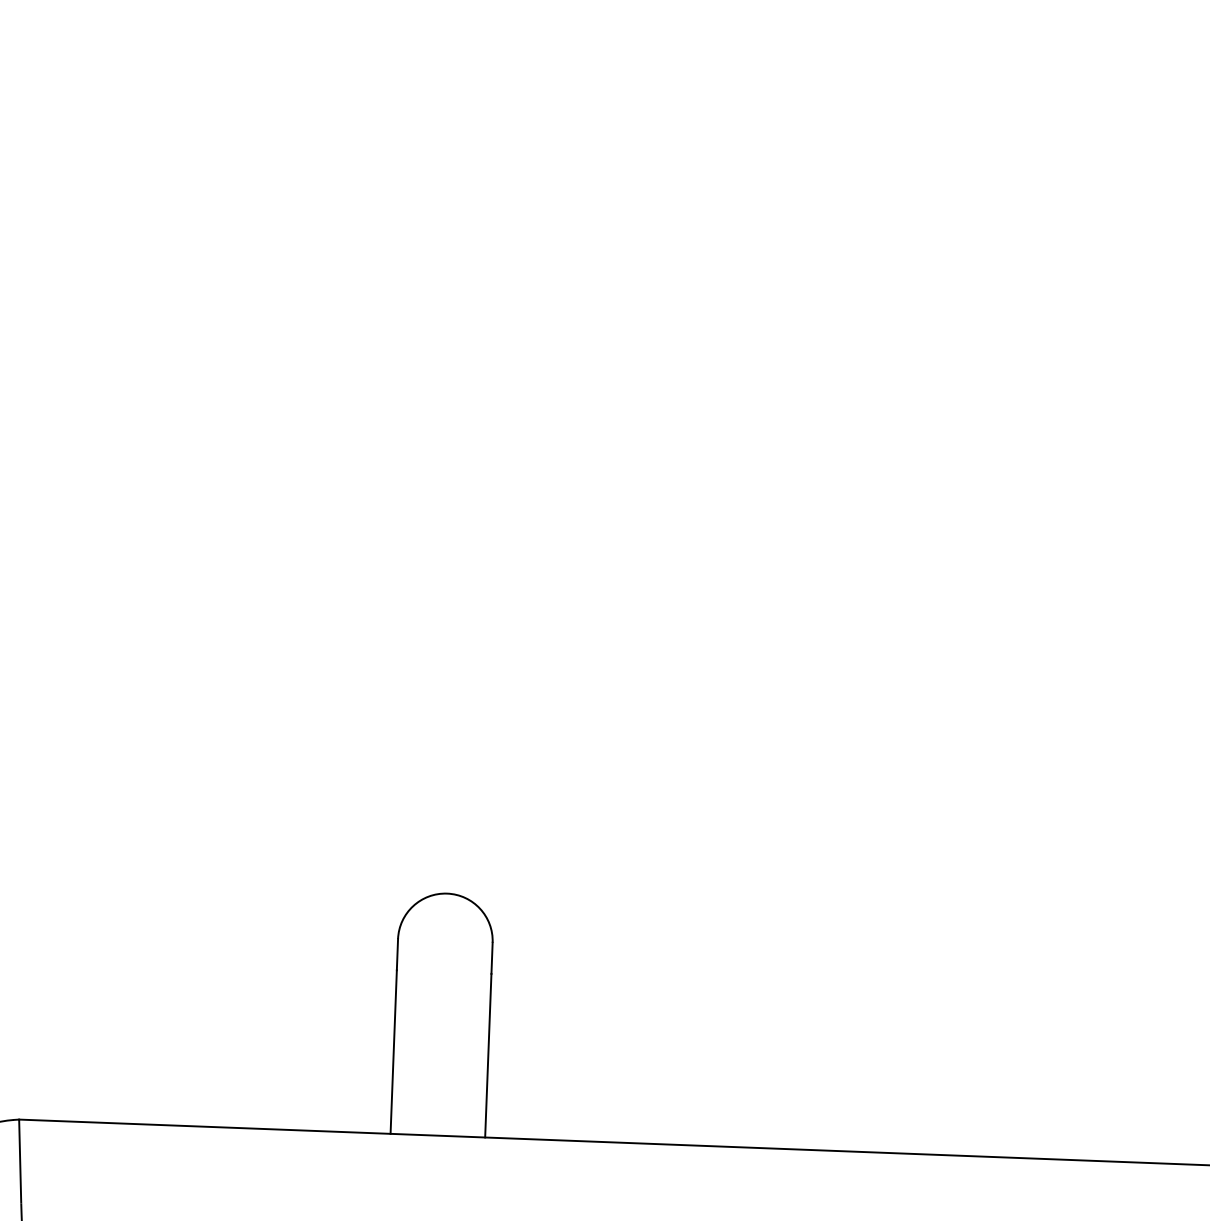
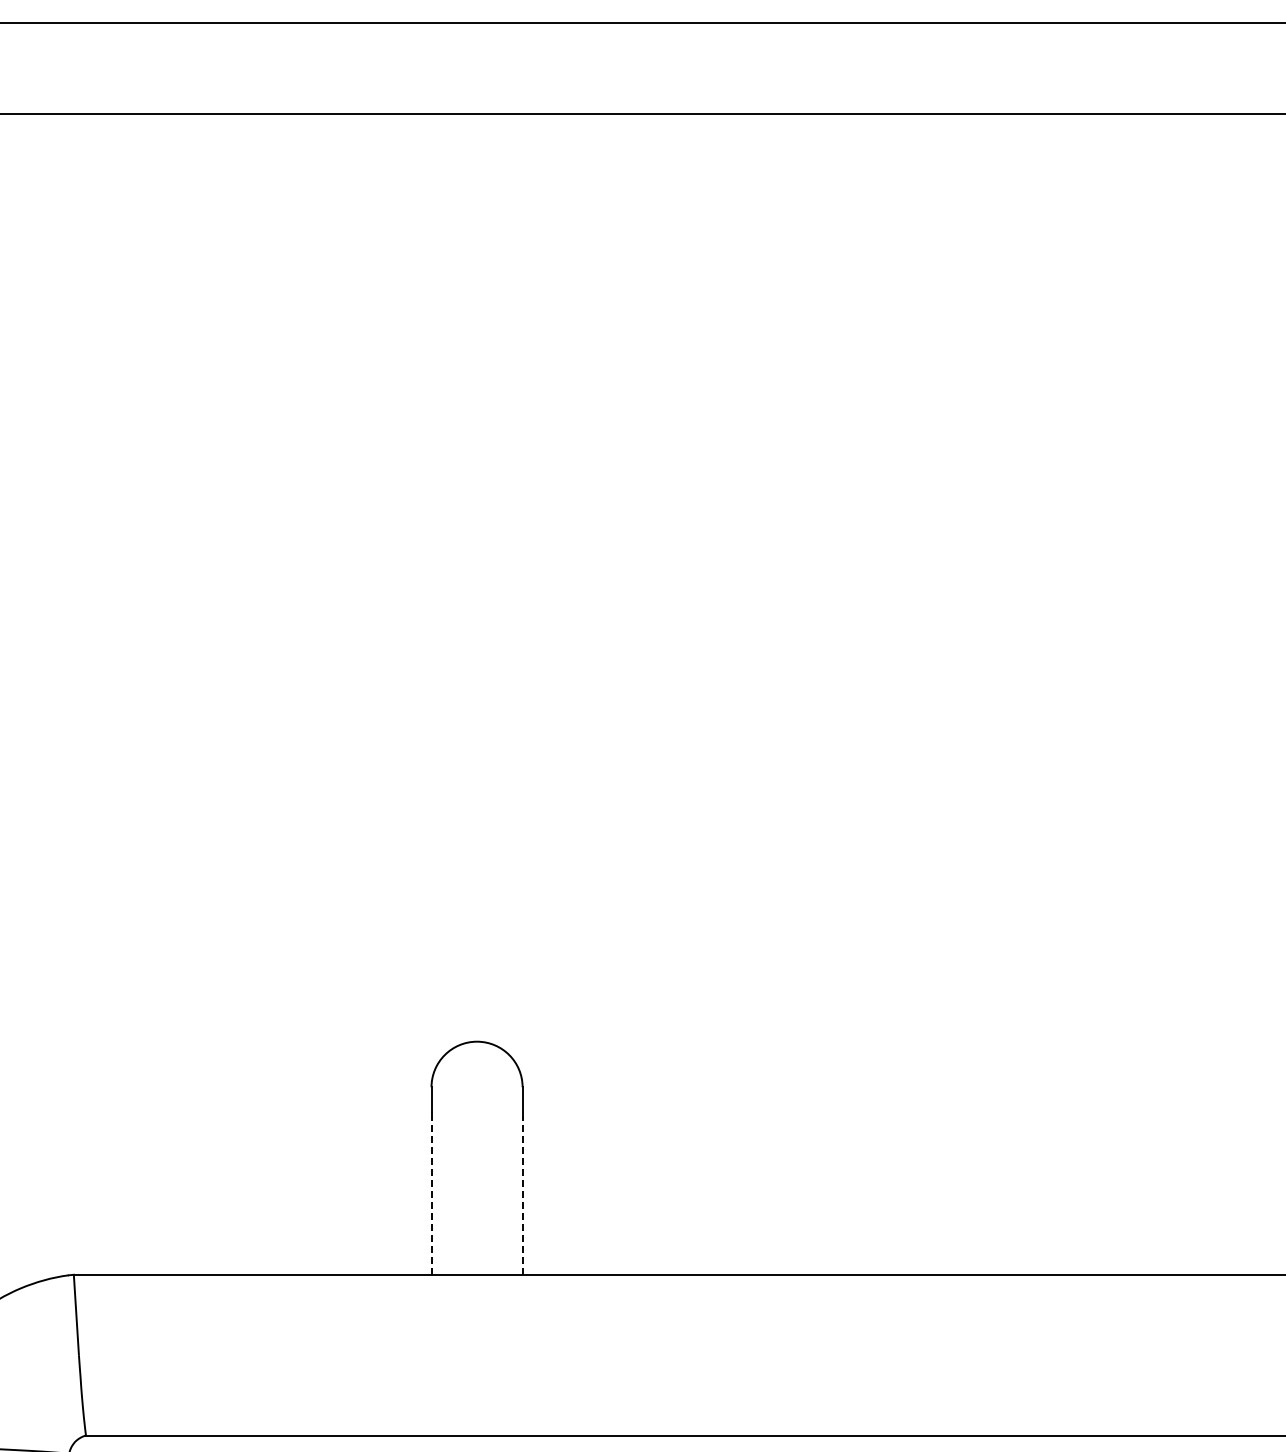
line: (393, 1052) -> (431, 1196), solid -> dashed
line: (488, 1056) -> (522, 1196), solid -> dashed

